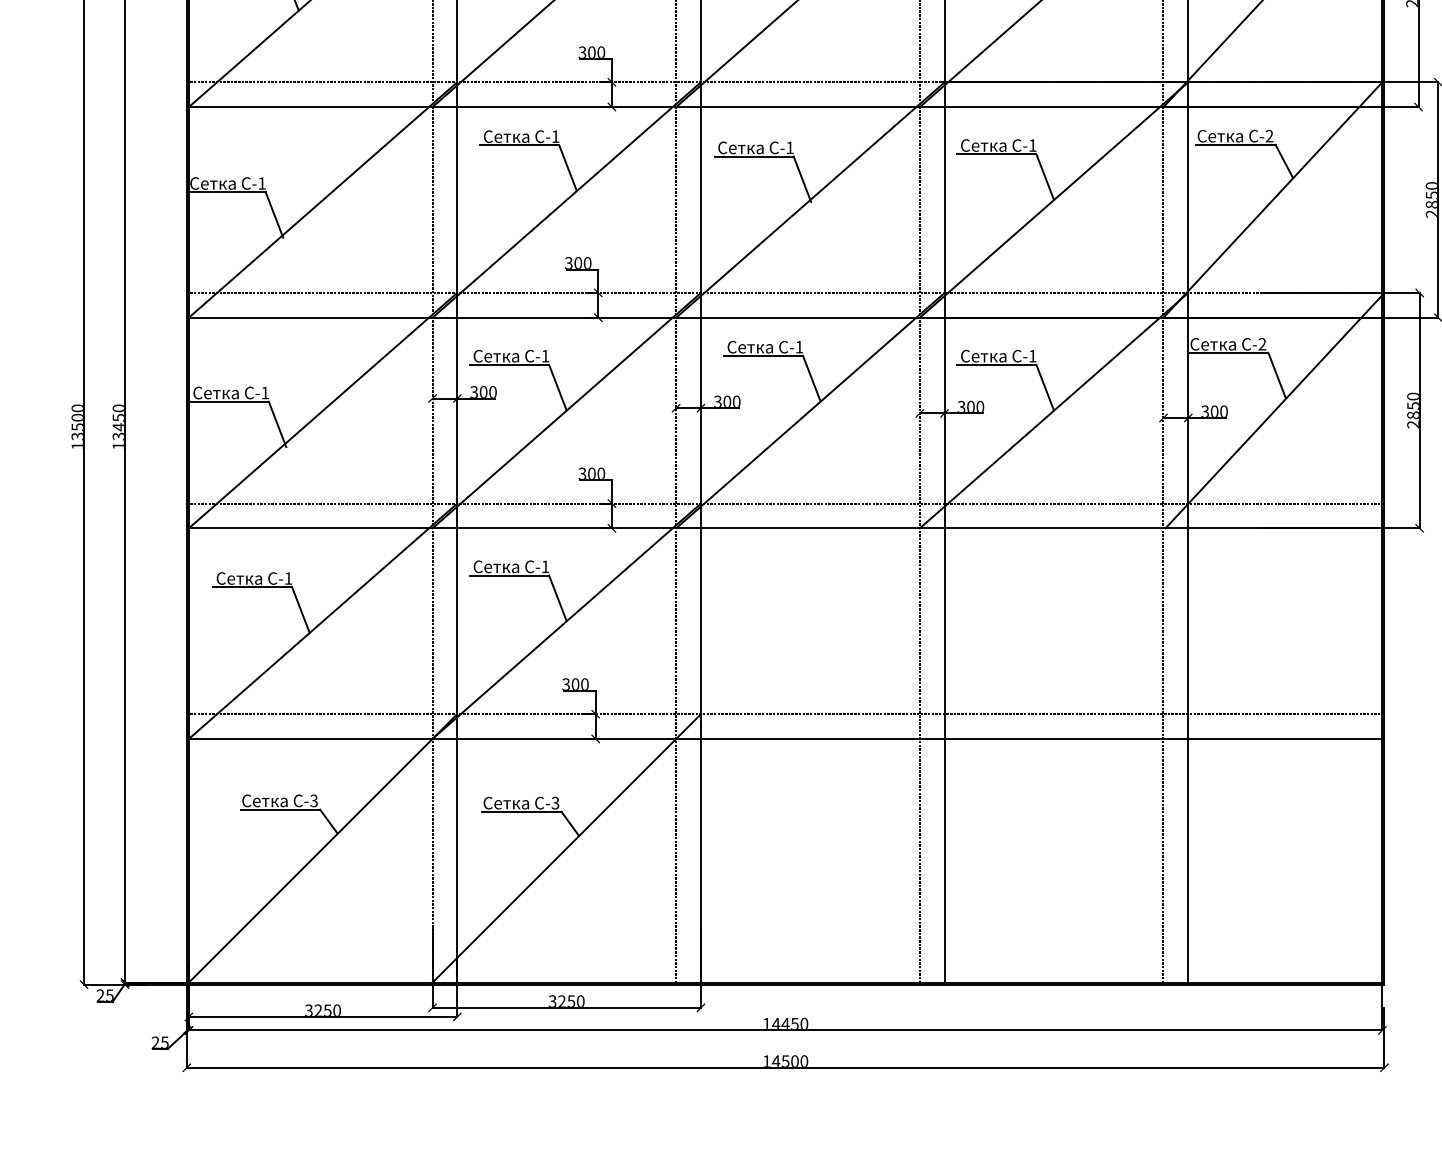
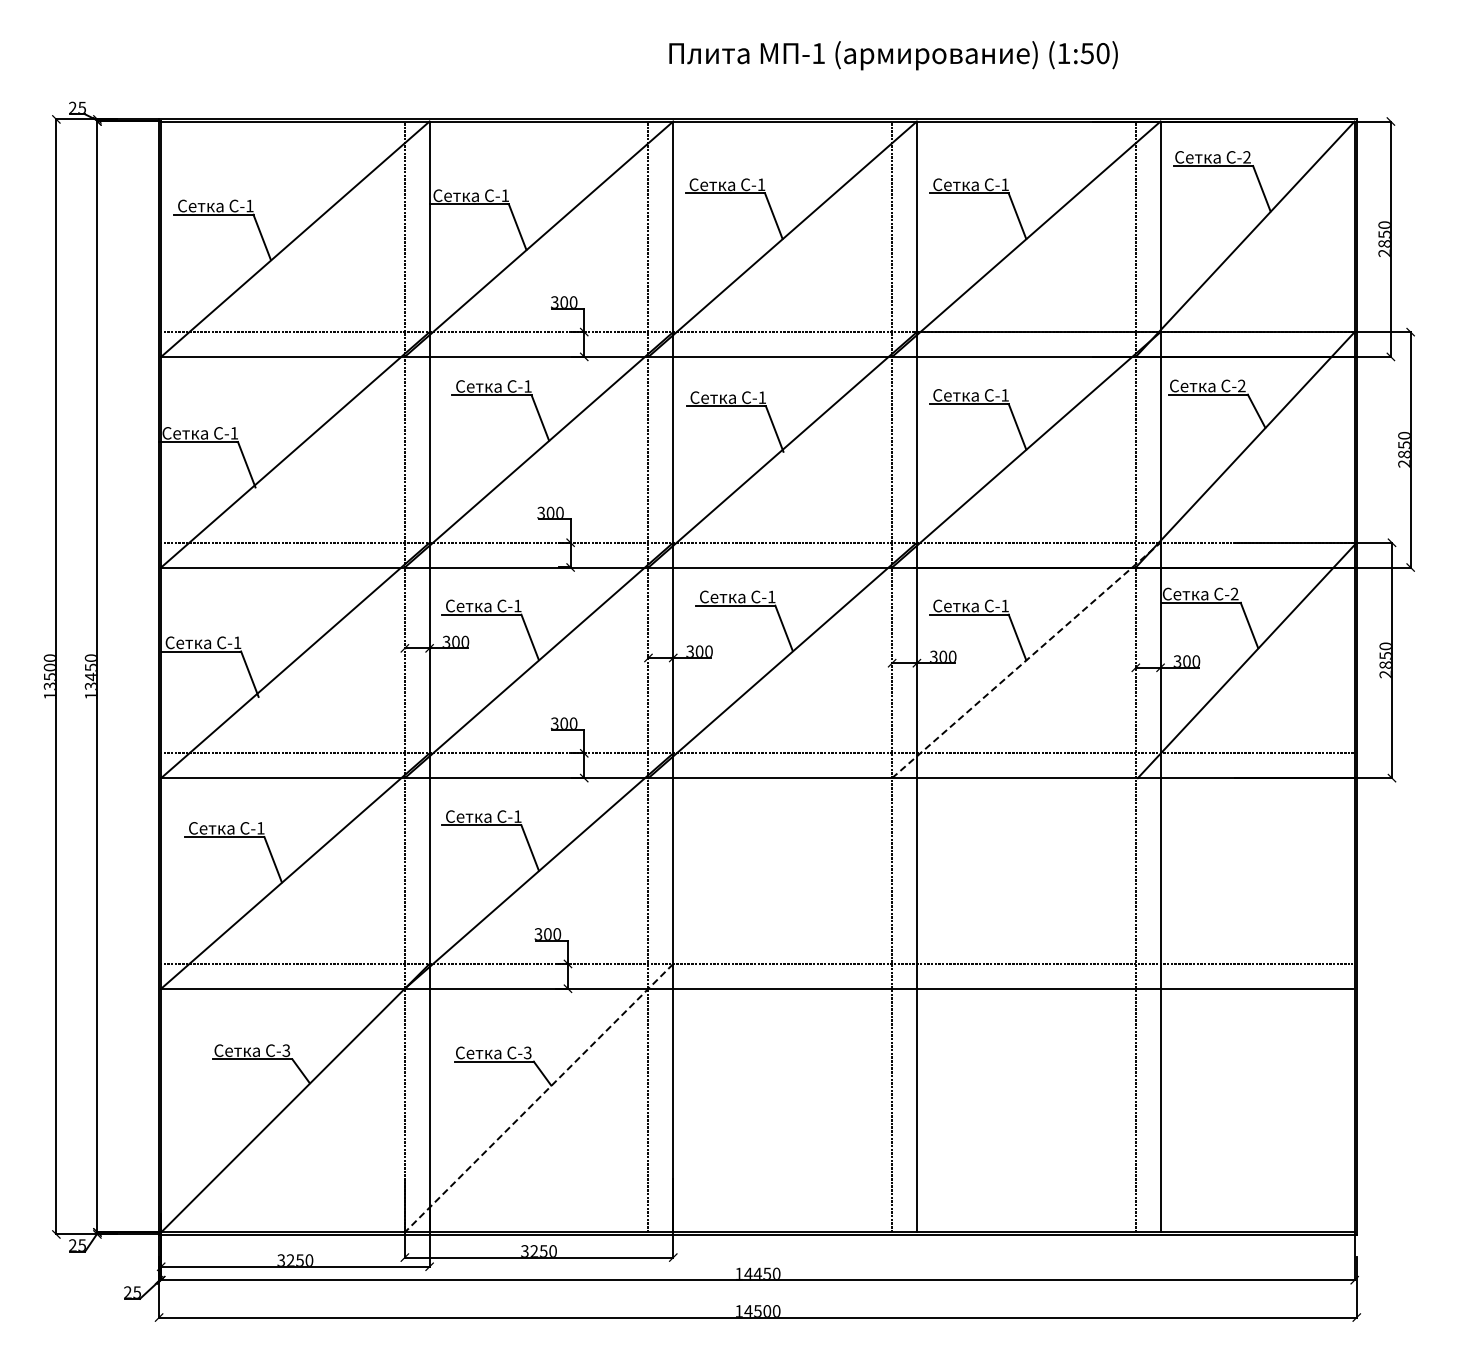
line: (1054, 410) -> (1026, 660), solid -> dashed
line: (567, 848) -> (539, 1098), solid -> dashed

